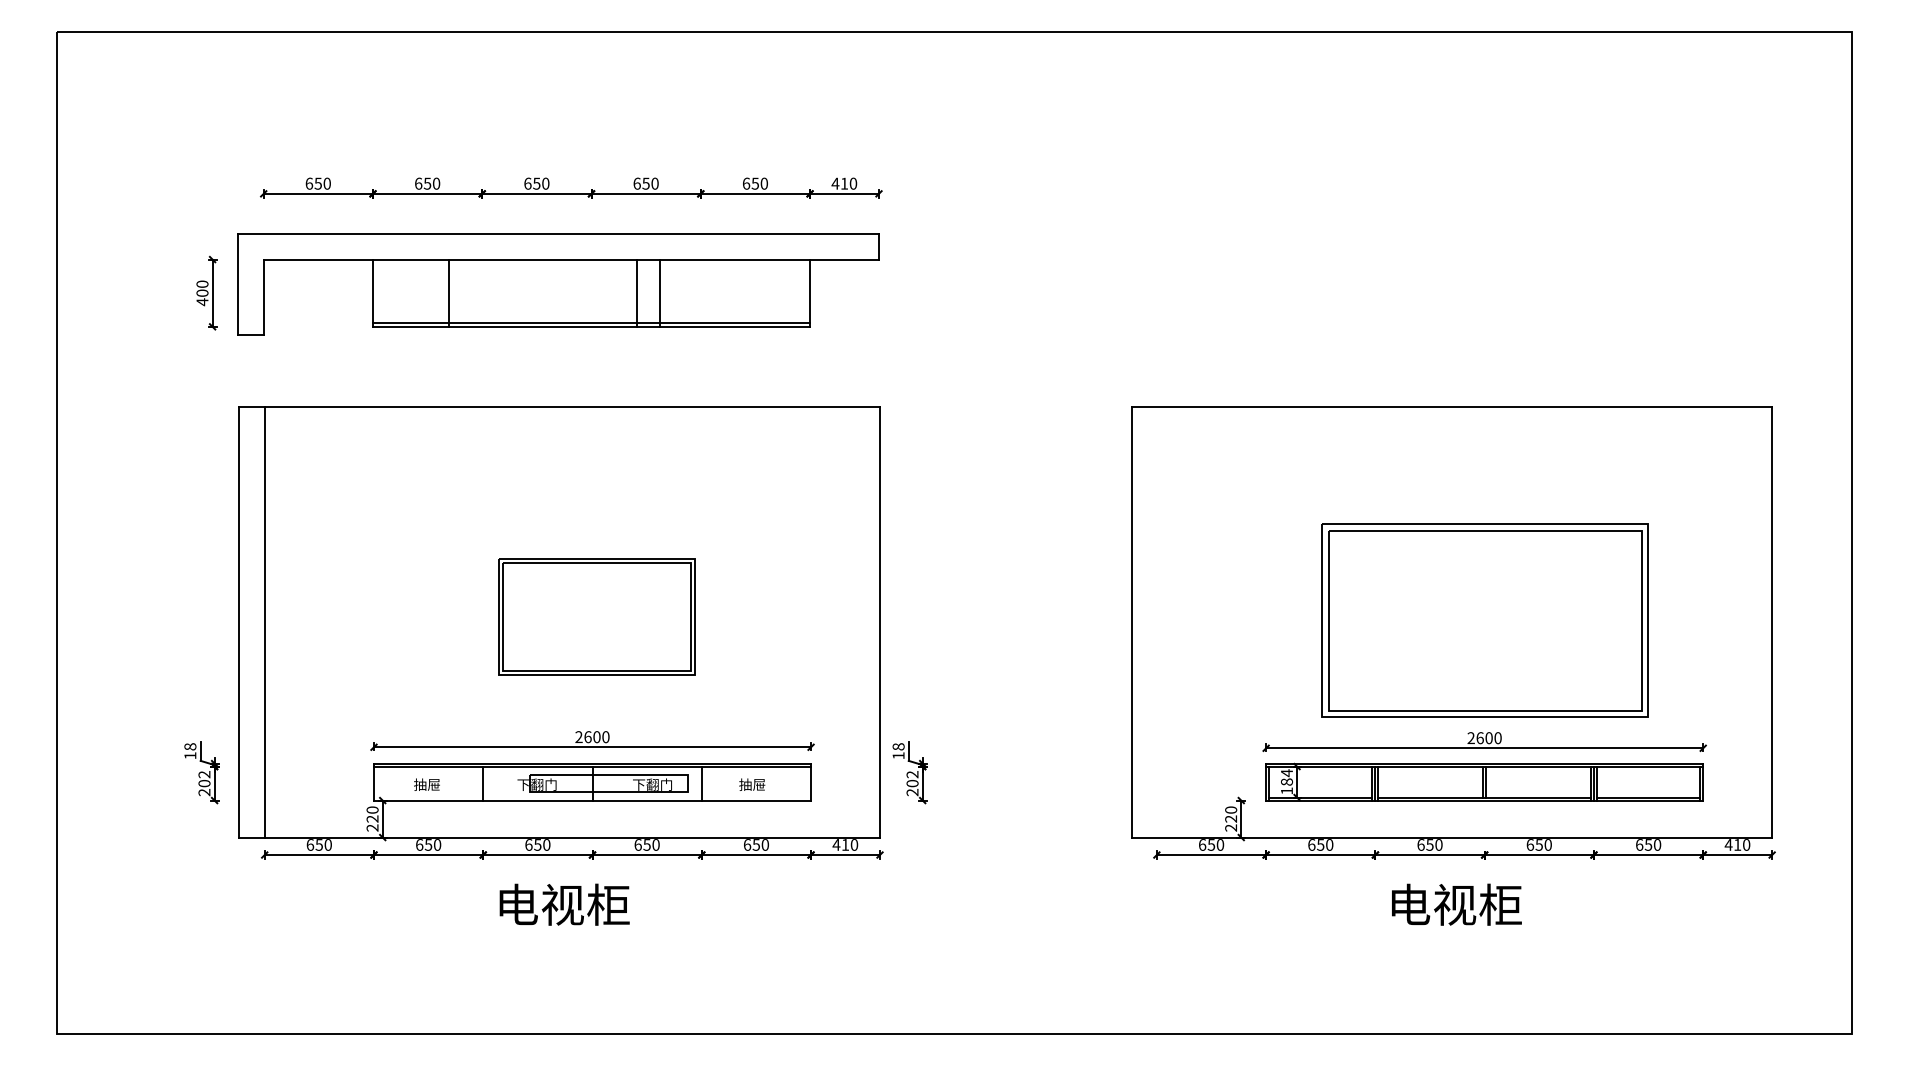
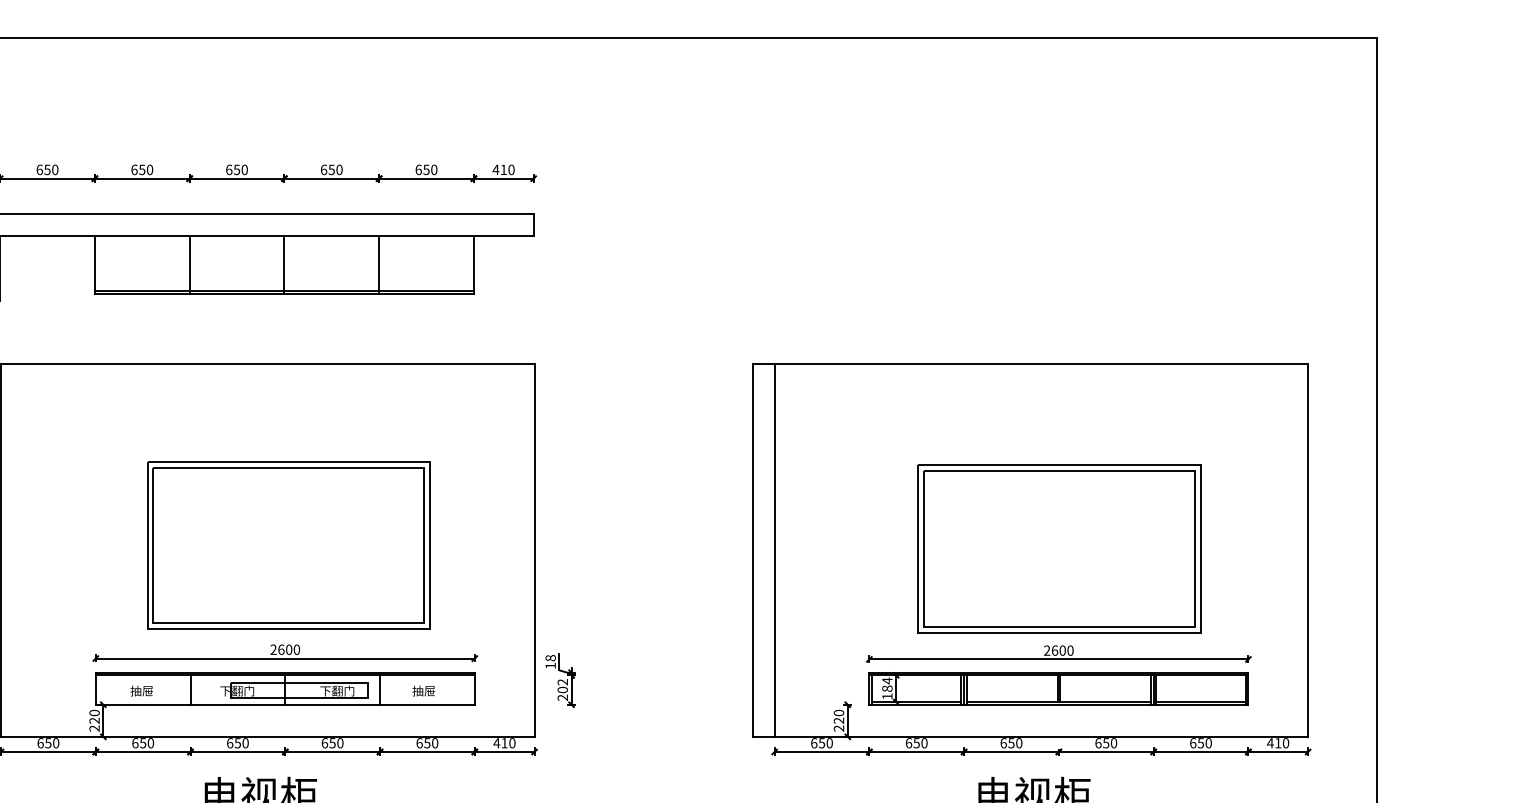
line: (449, 292) -> (189, 264), moved
line: (637, 292) -> (284, 264), moved
line: (659, 292) -> (378, 264), moved
part: (596, 616) -> (288, 545), size x1.67
line: (1156, 622) -> (774, 550), added

